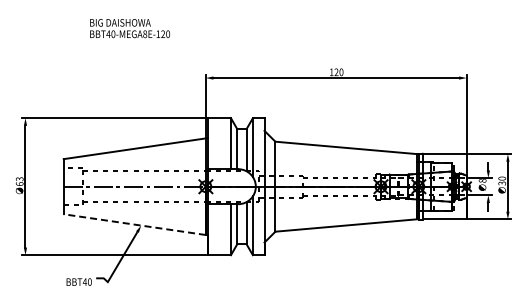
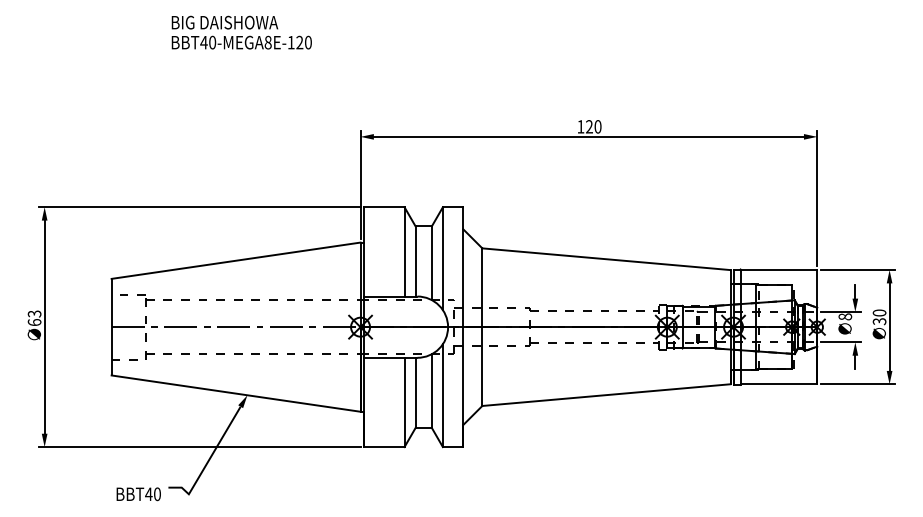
text: (129, 28) -> (240, 32), moved
line: (134, 224) -> (235, 393), dashed -> solid

